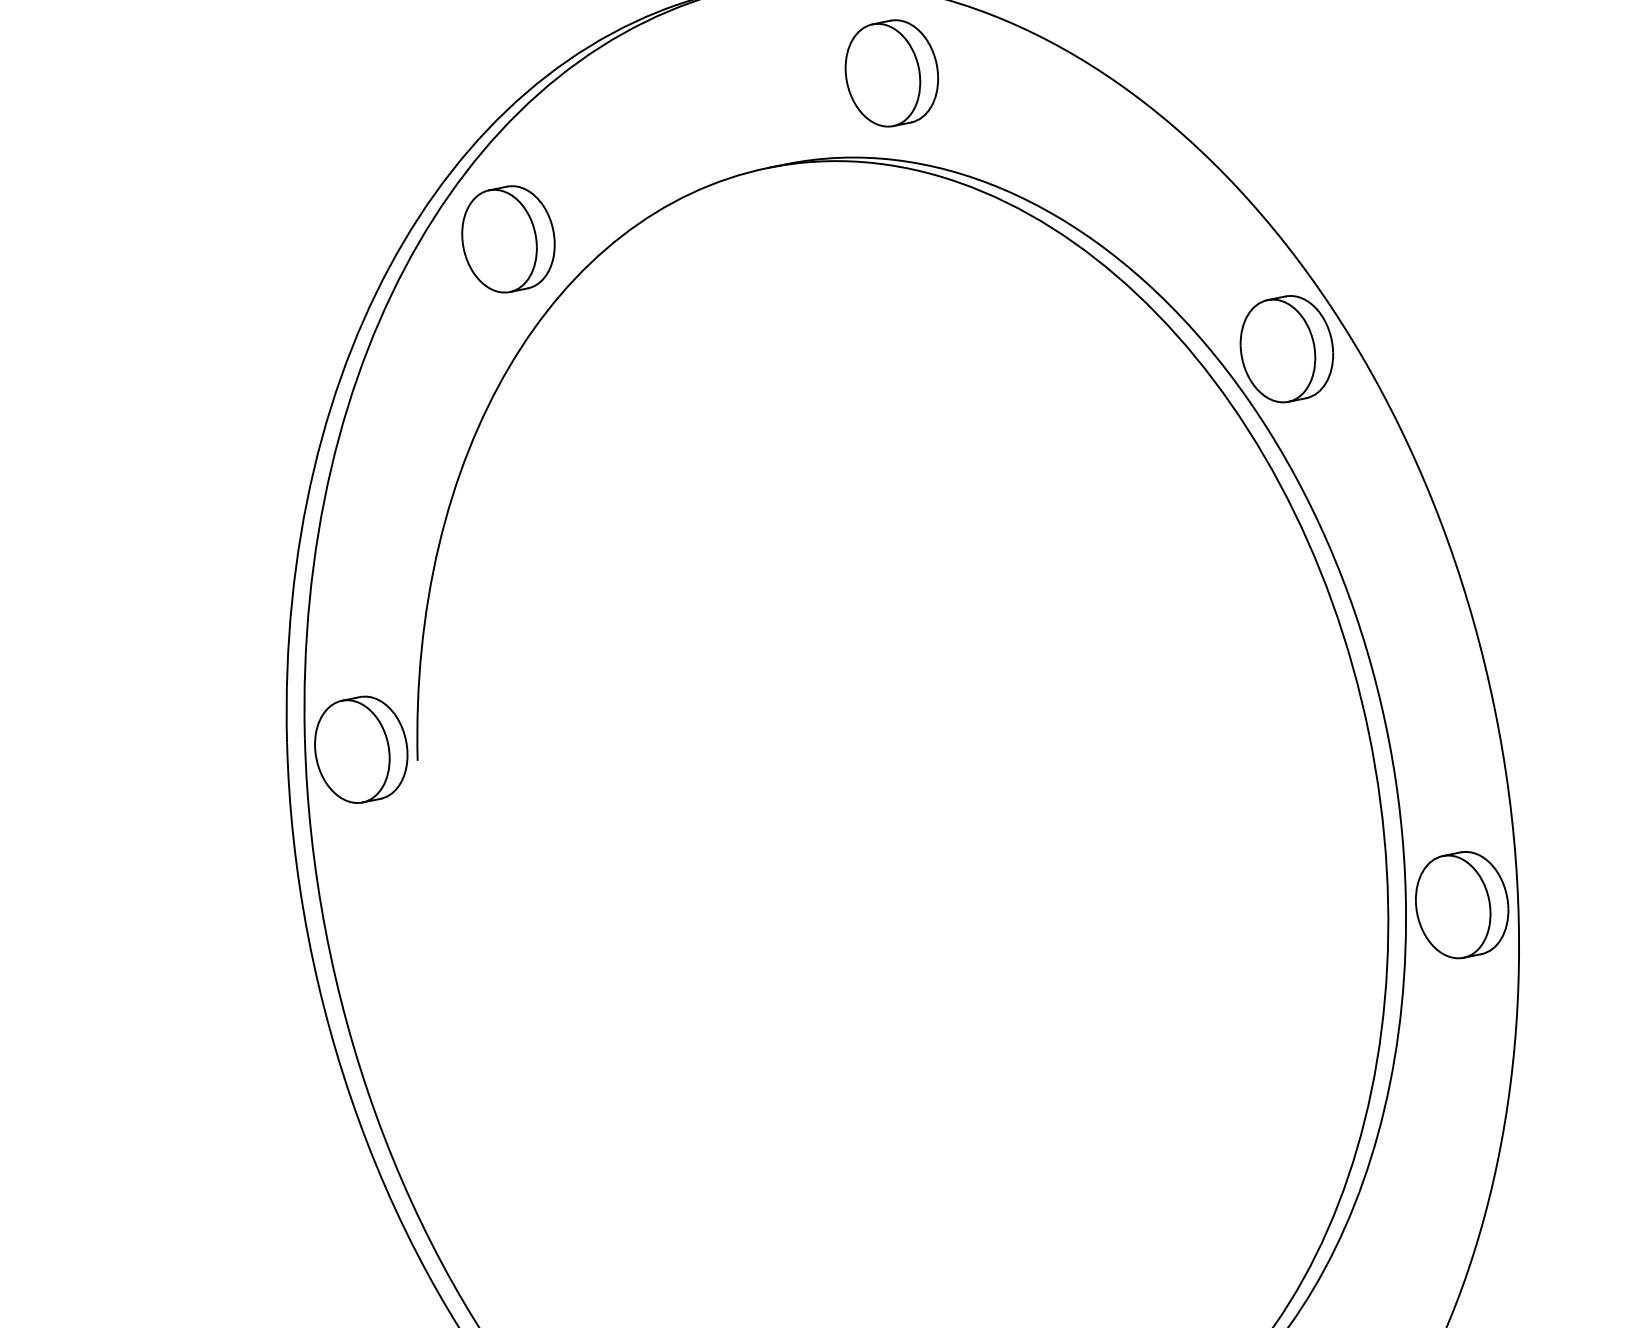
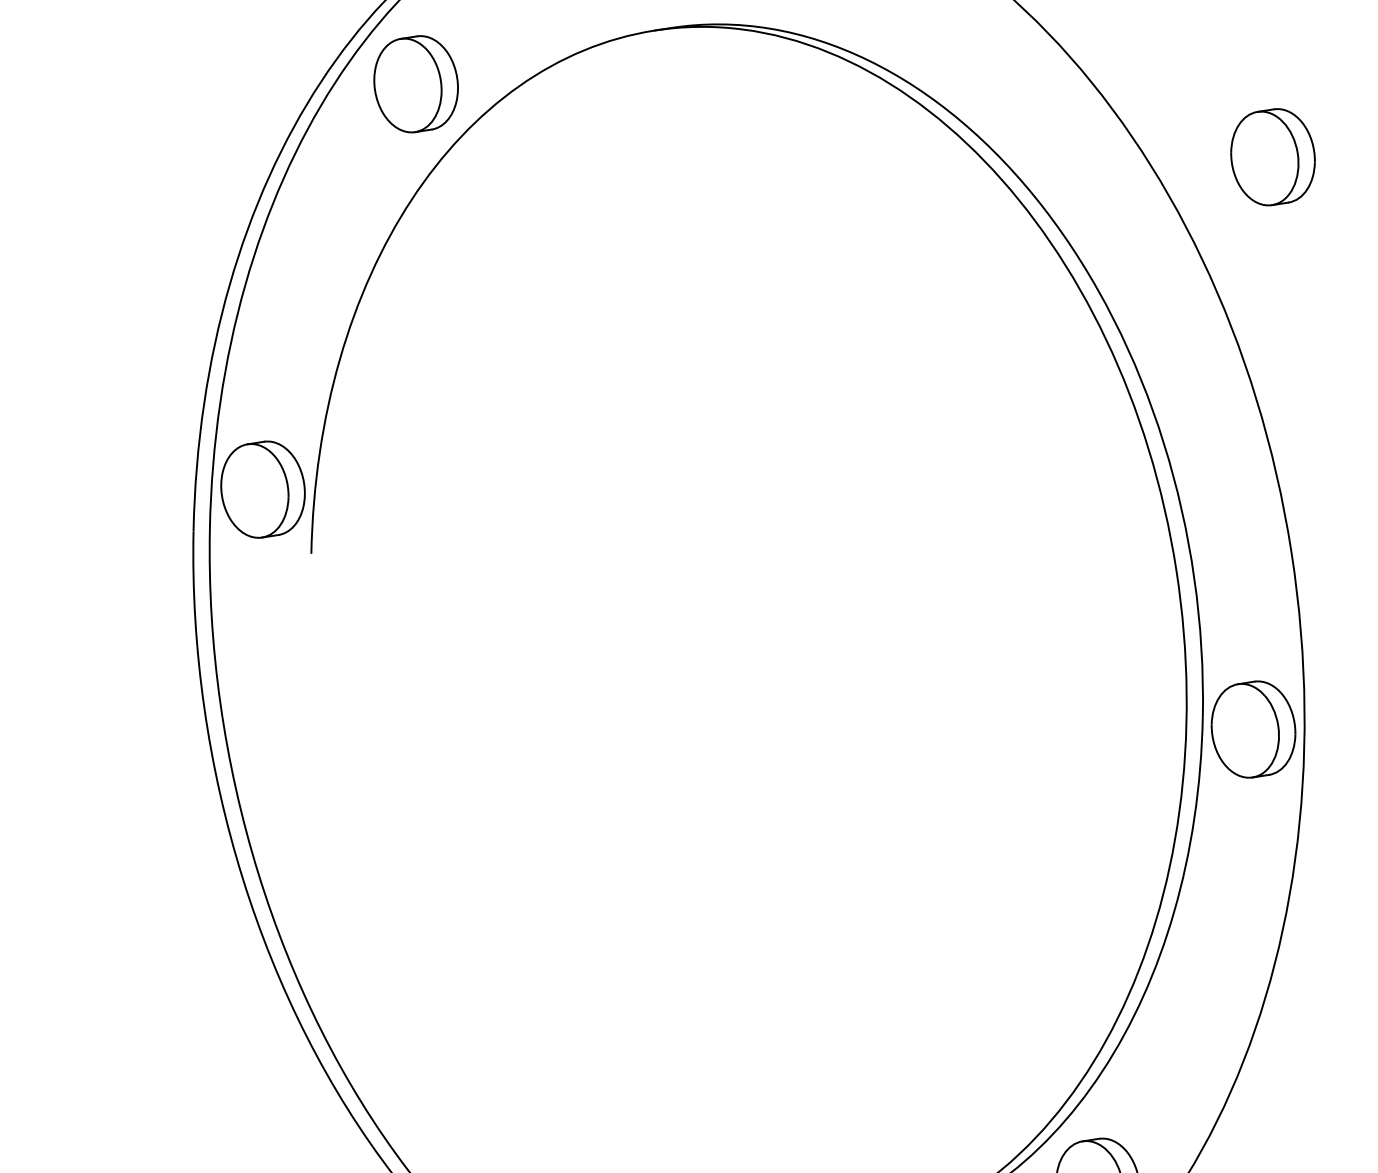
part: (1286, 349) -> (1272, 157), moved
part: (361, 749) -> (263, 489), moved

